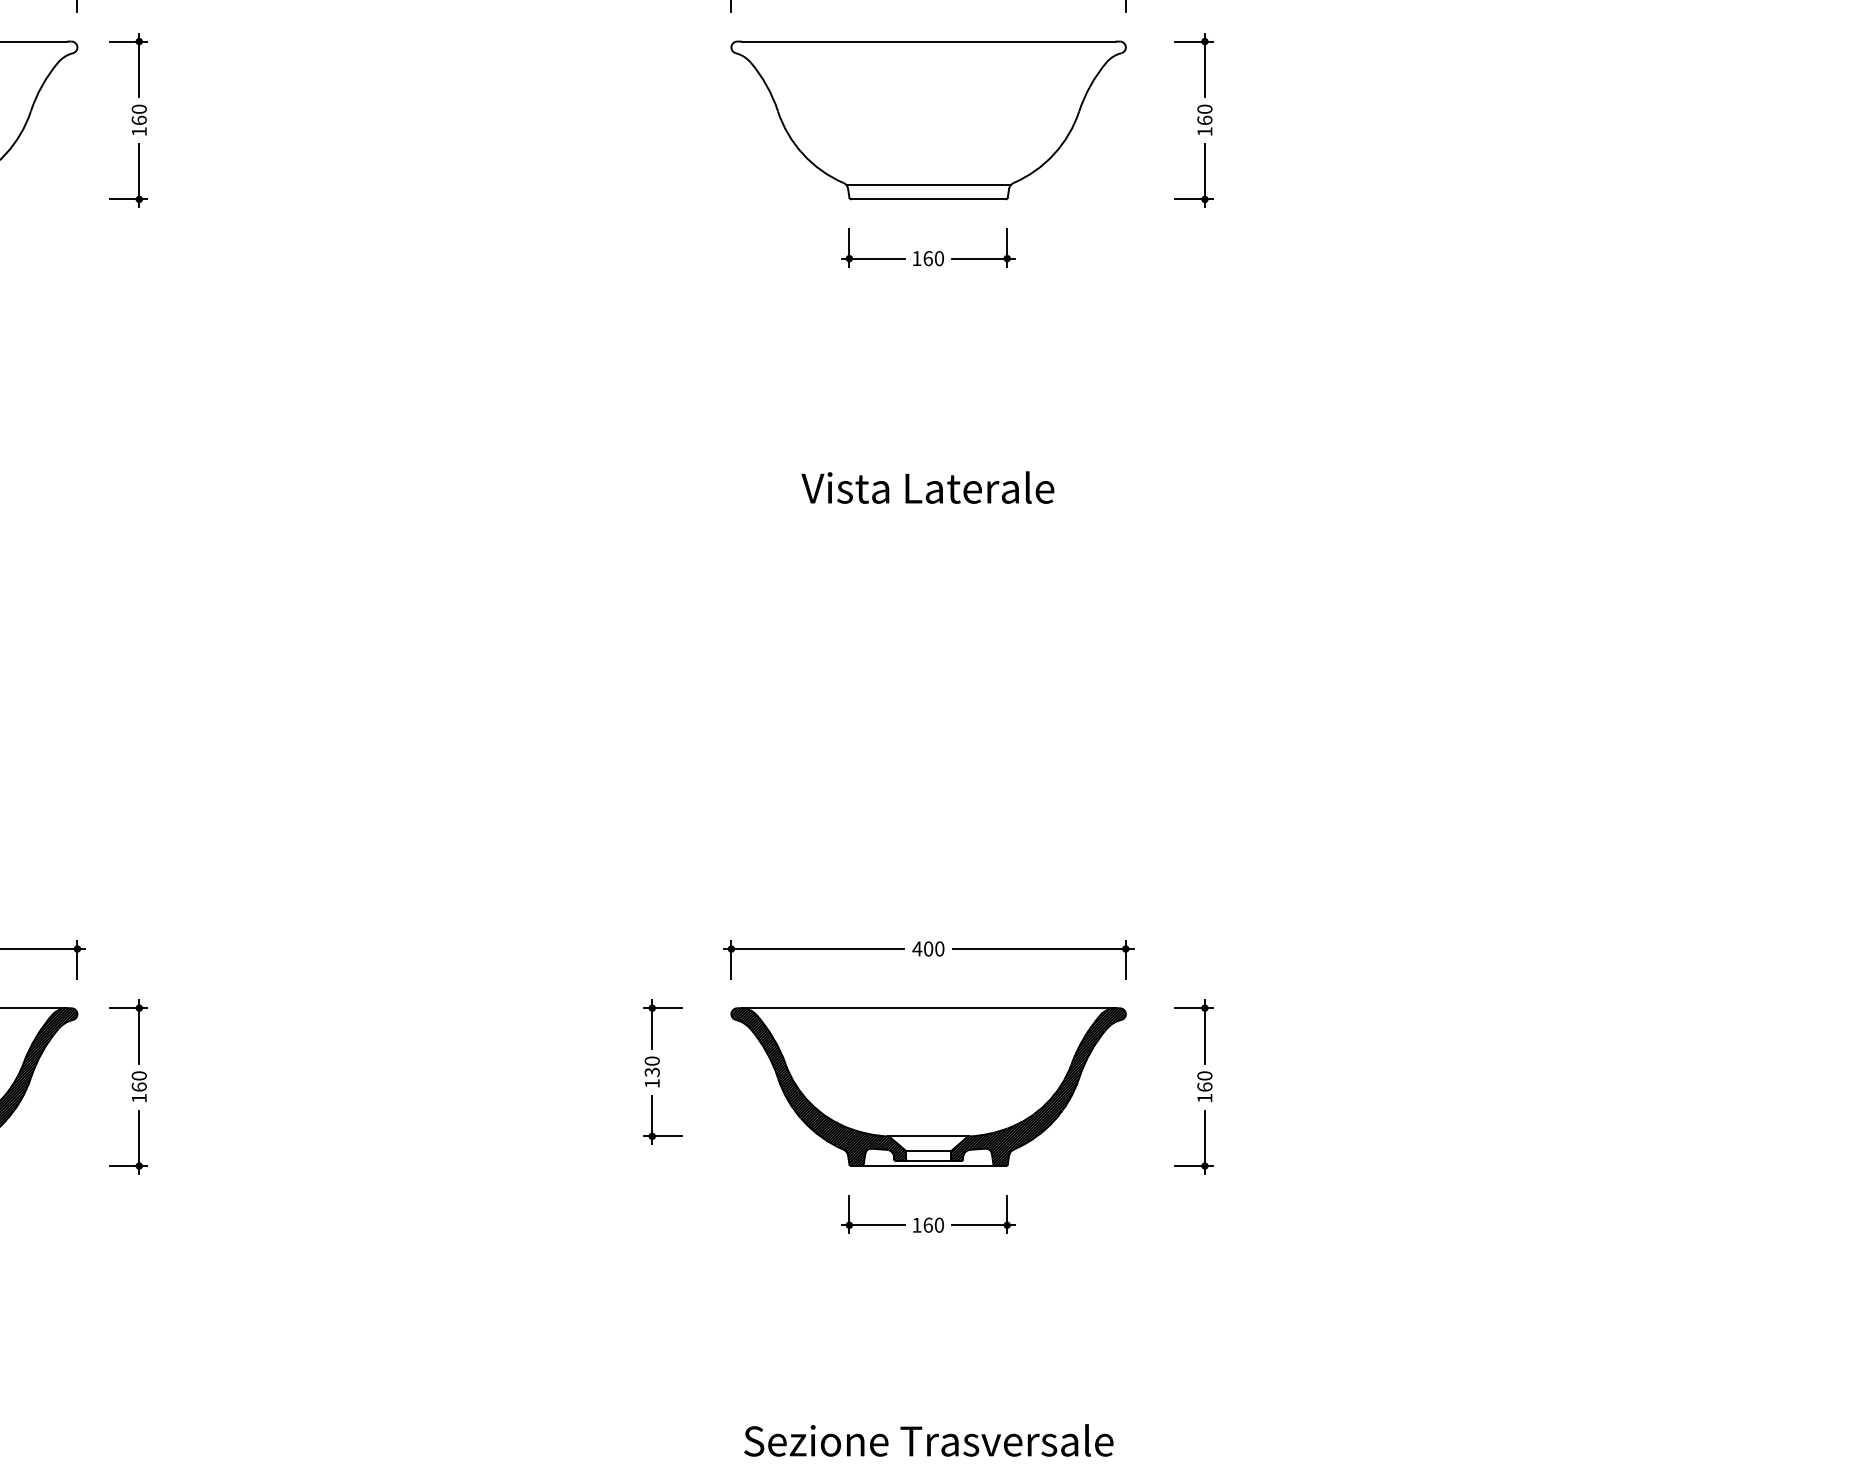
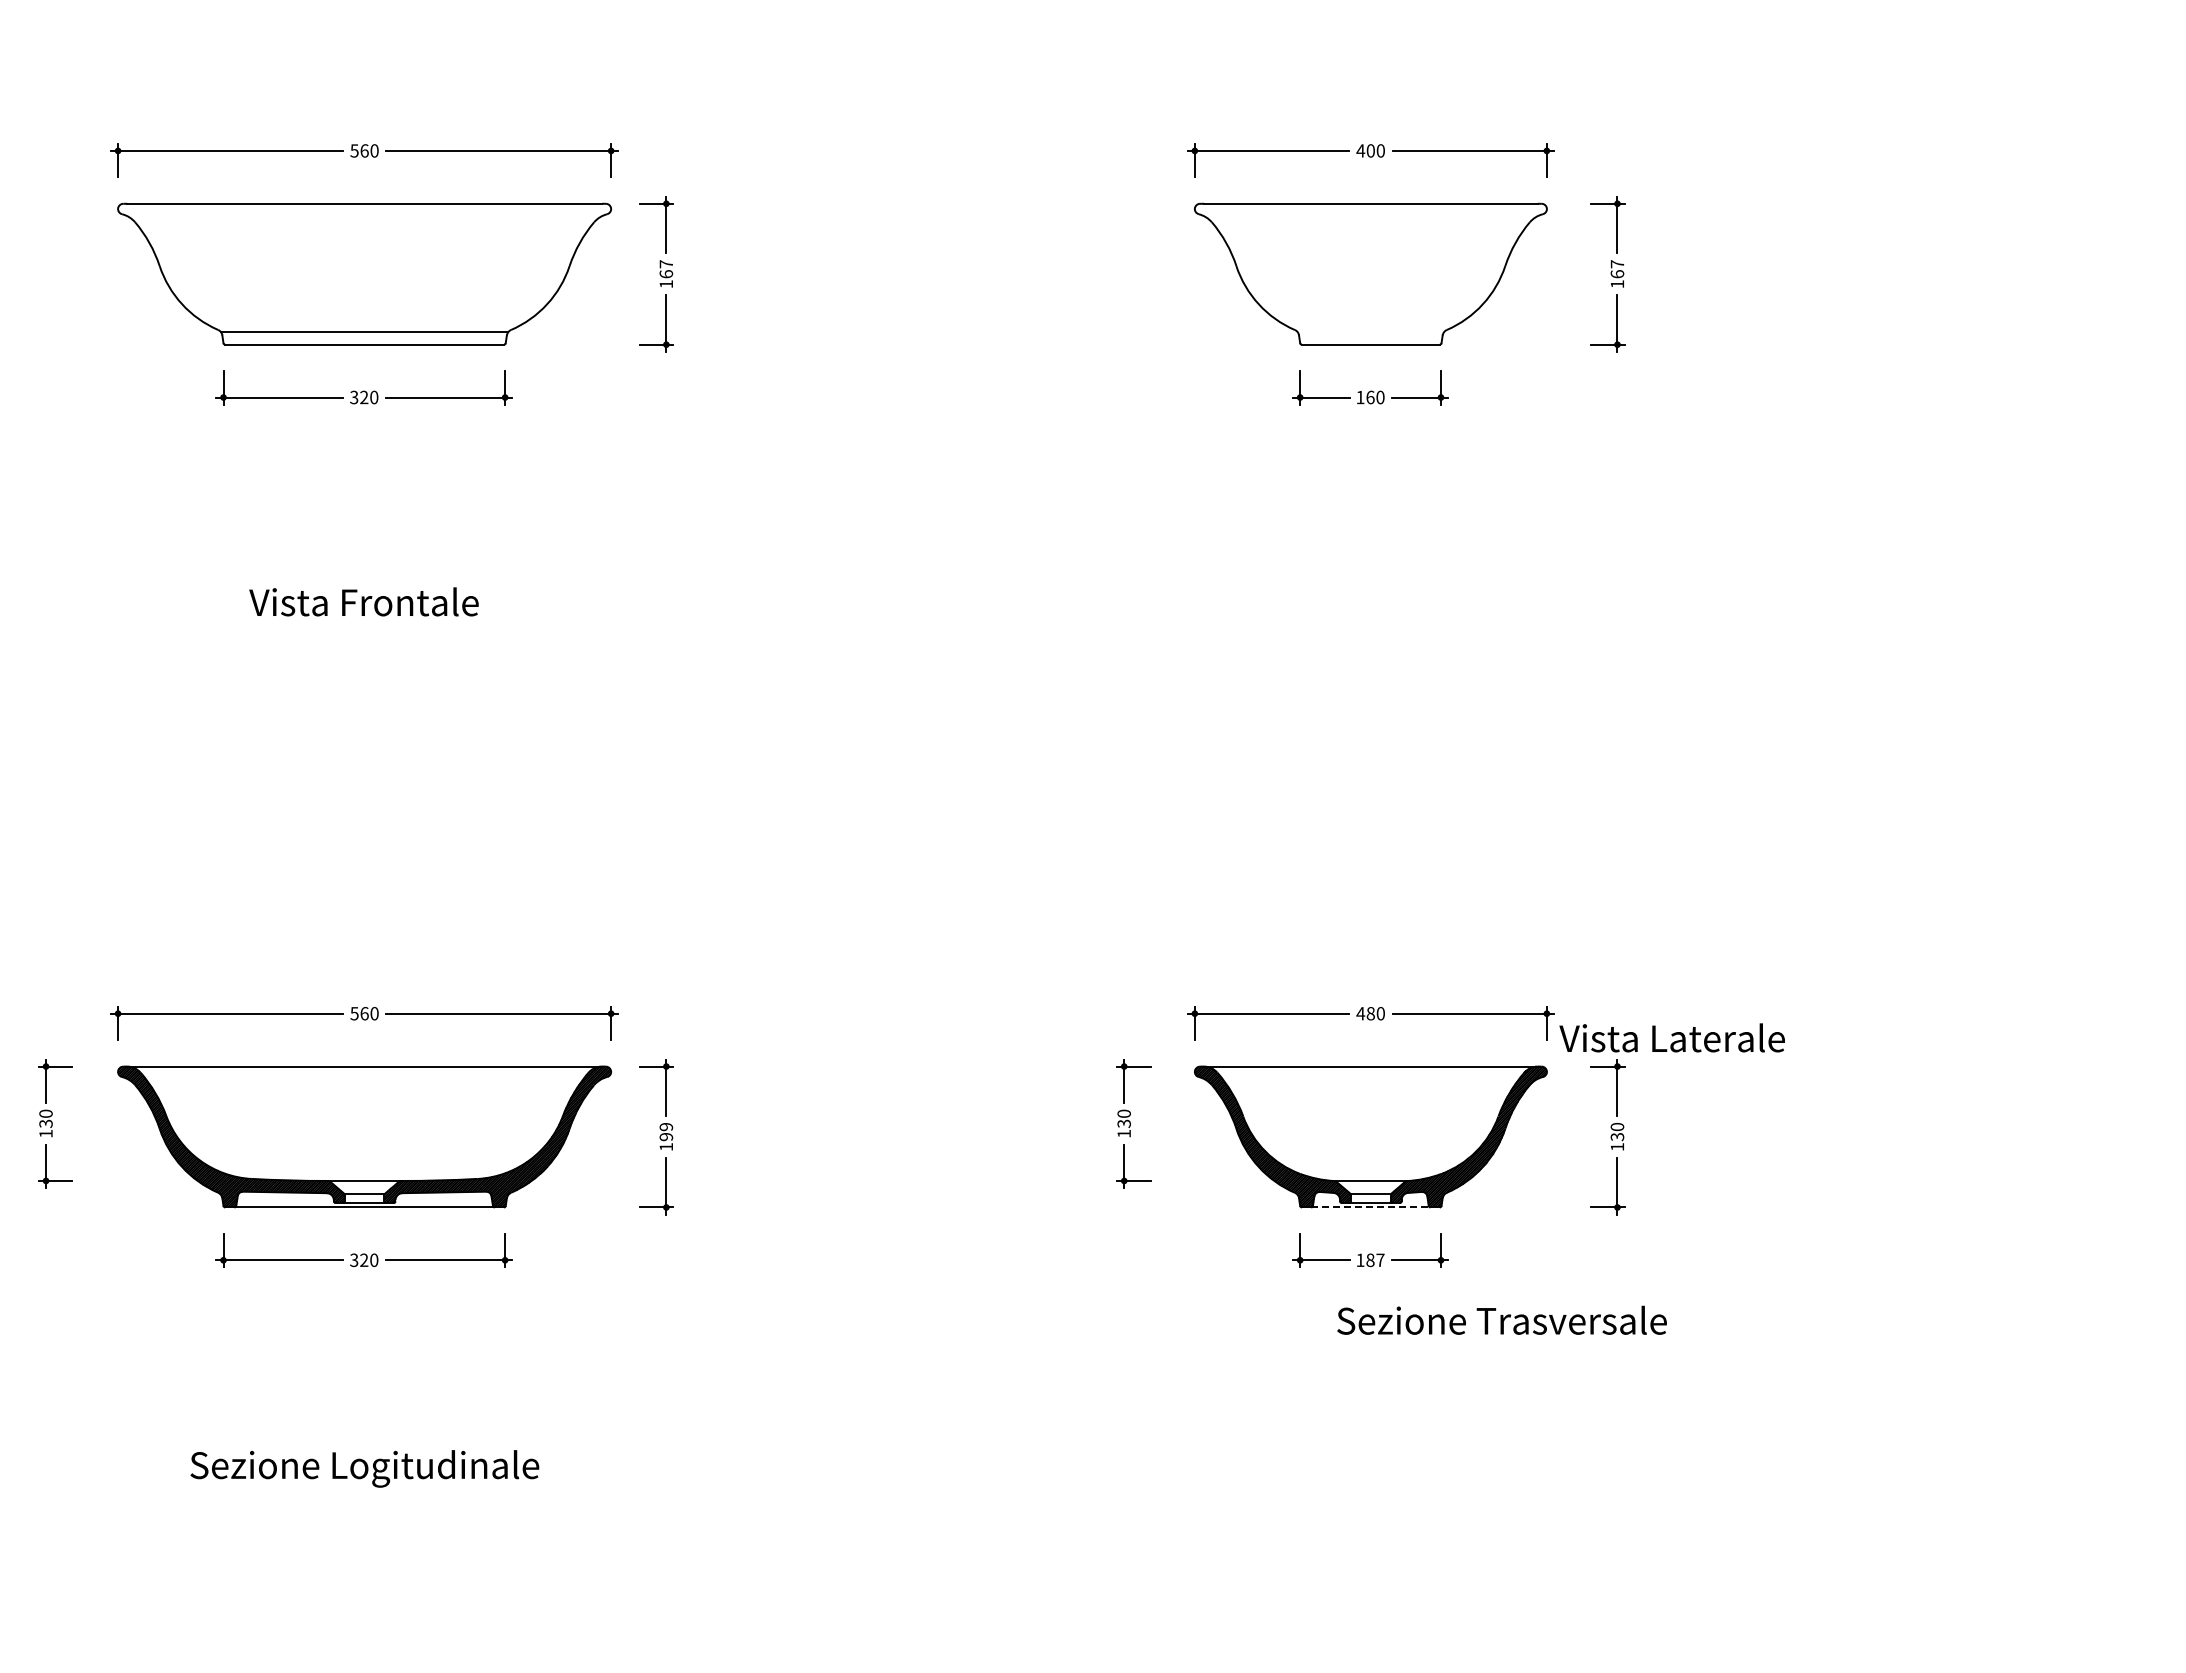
text: (139, 109) -> (666, 264), 160 -> 167
text: (1204, 109) -> (1617, 264), 160 -> 167
line: (928, 185) -> (1370, 332), removed
text: (927, 487) -> (1671, 1037), moved
text: (928, 948) -> (1370, 1013), 400 -> 480
text: (139, 1080) -> (666, 1131), 160 -> 199
text: (1204, 1086) -> (1617, 1136), 160 -> 130
line: (928, 1166) -> (1370, 1207), solid -> dashed
text: (933, 1225) -> (1375, 1260), 160 -> 187
text: (928, 1439) -> (1501, 1319), moved

